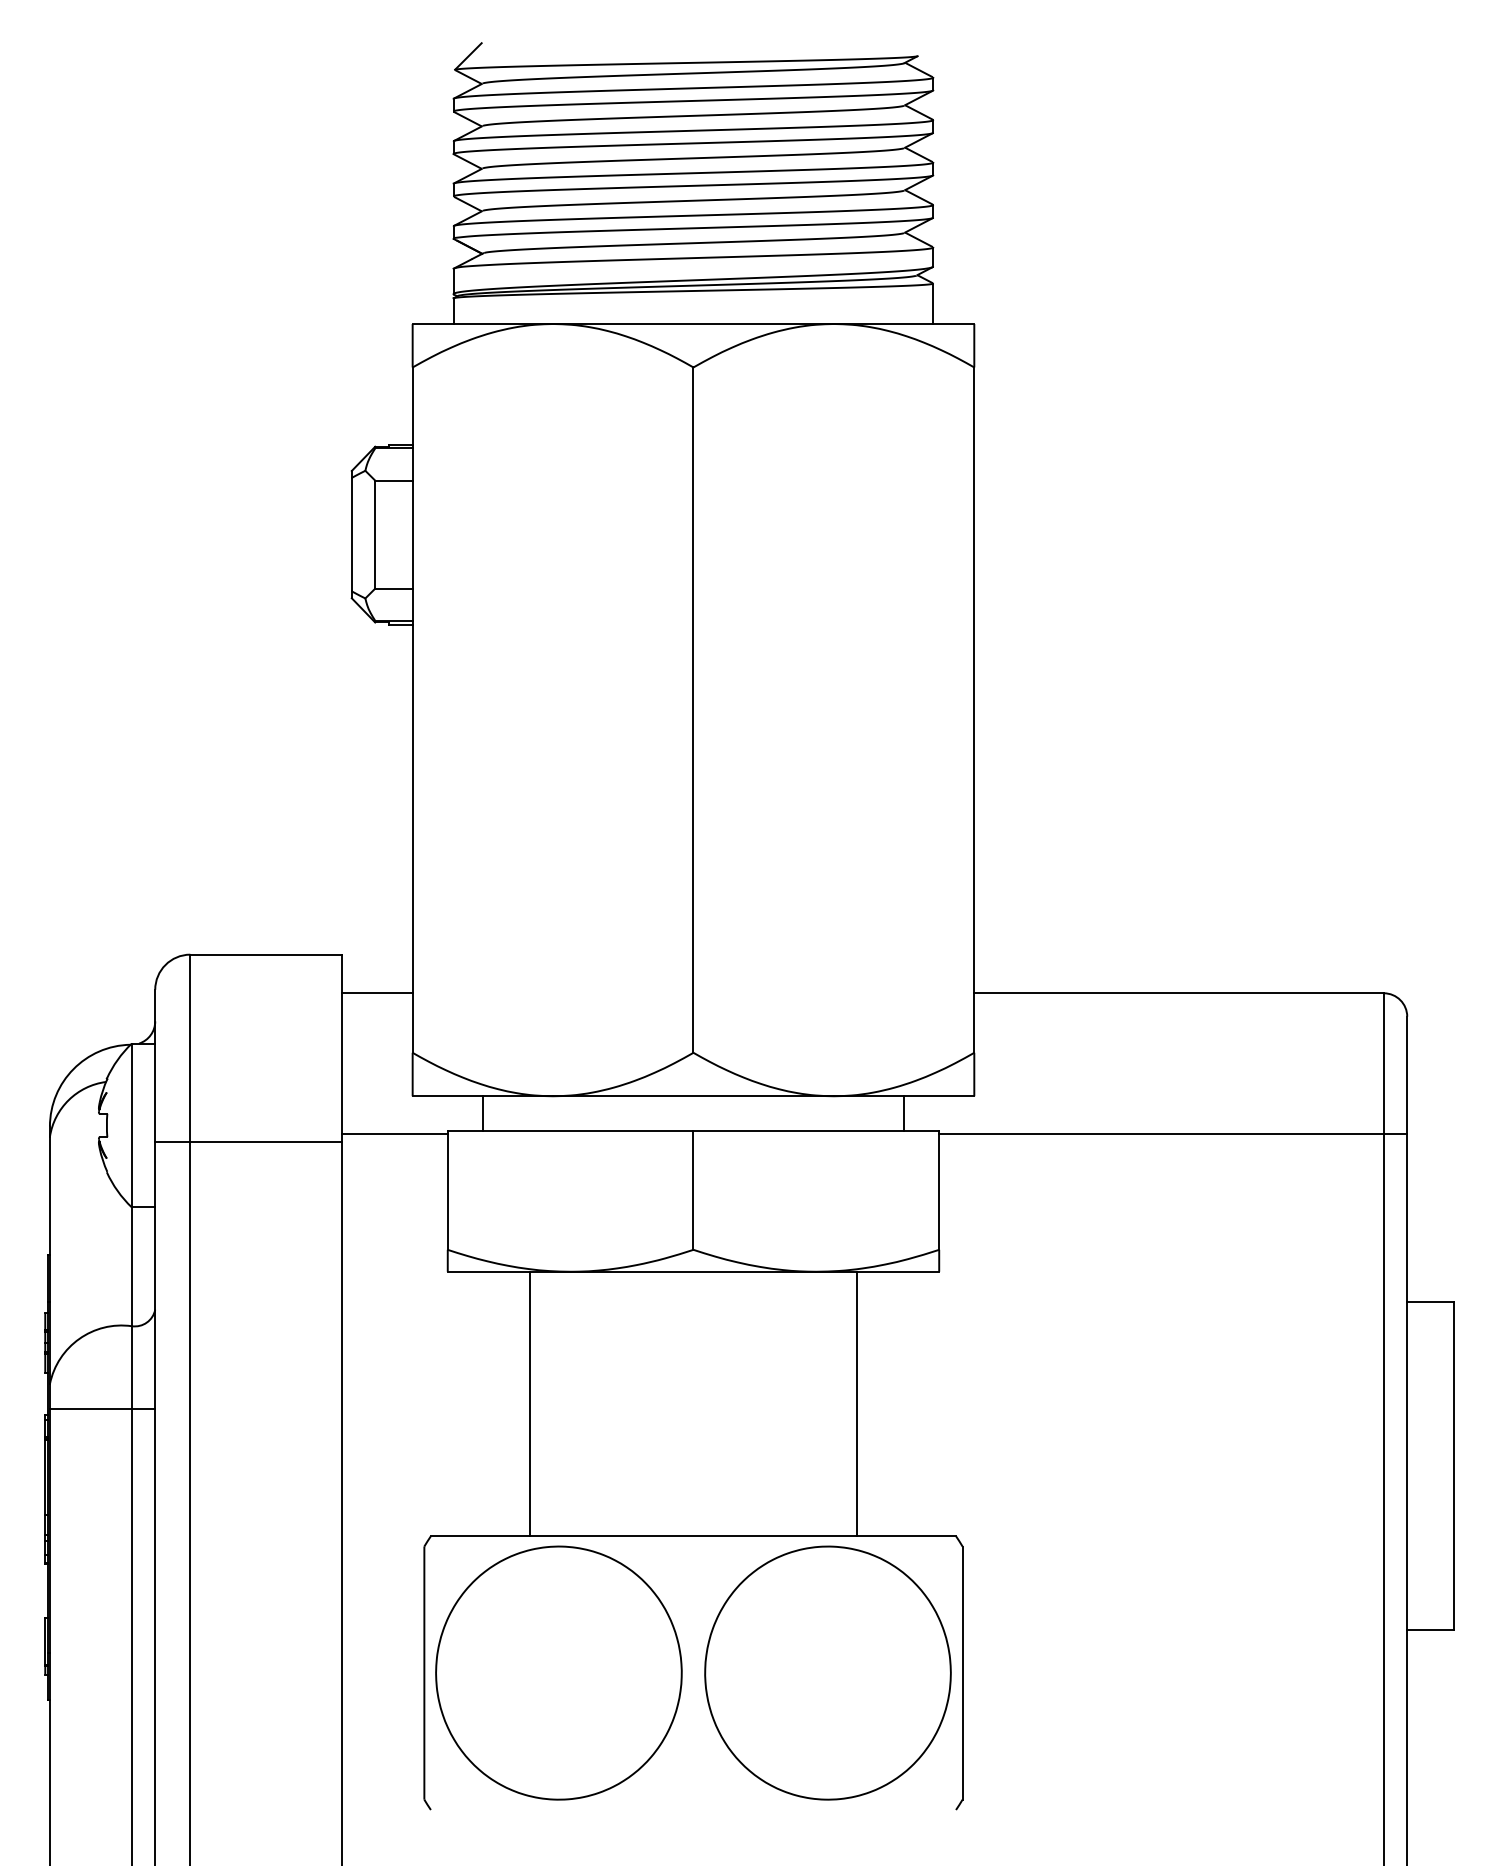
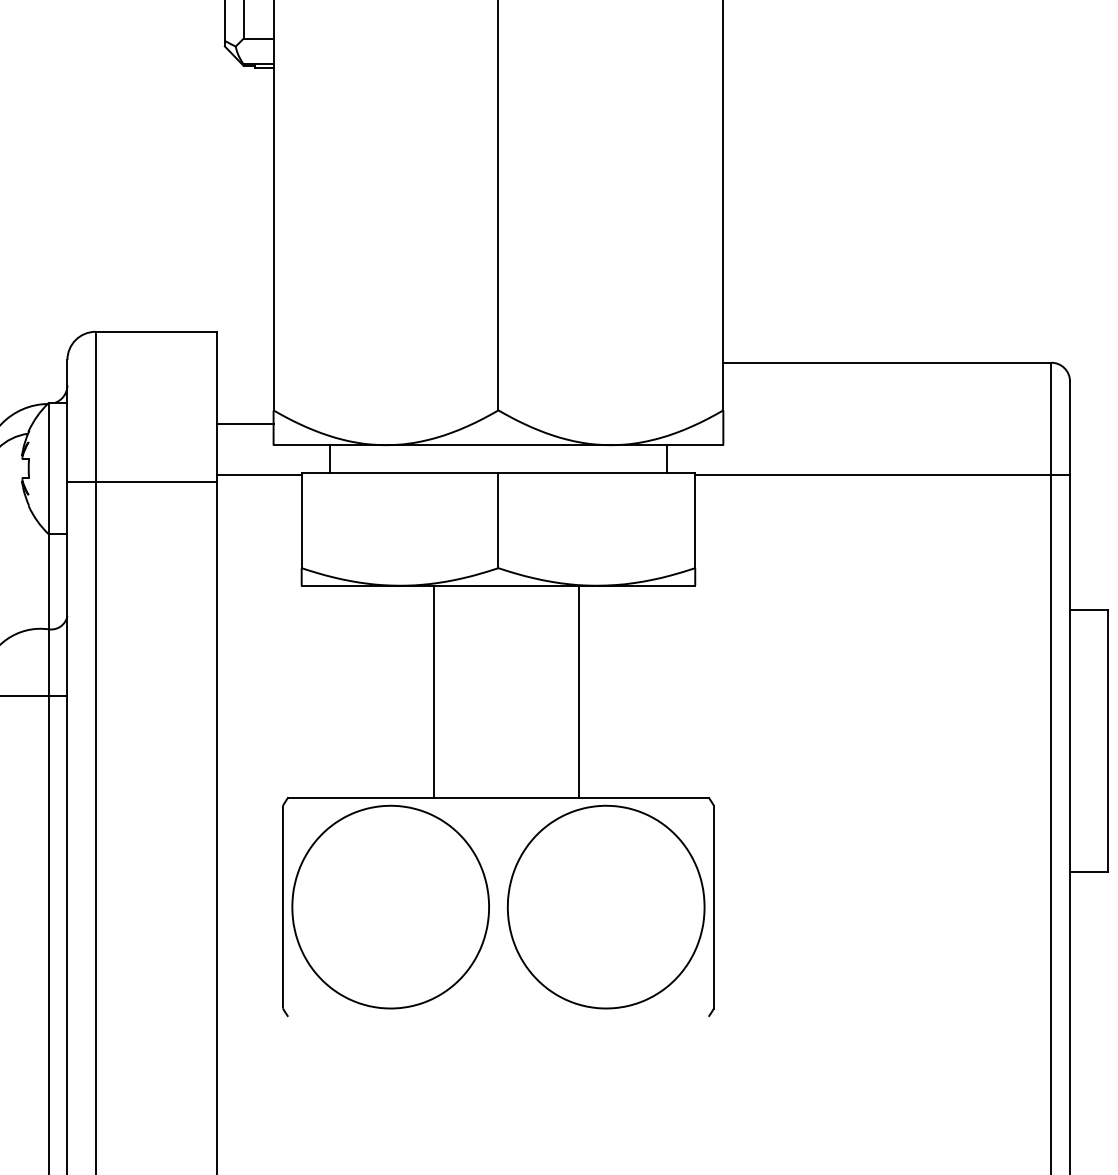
line: (377, 993) -> (245, 424), moved
line: (529, 1403) -> (433, 691), moved
line: (857, 1403) -> (579, 691), moved

